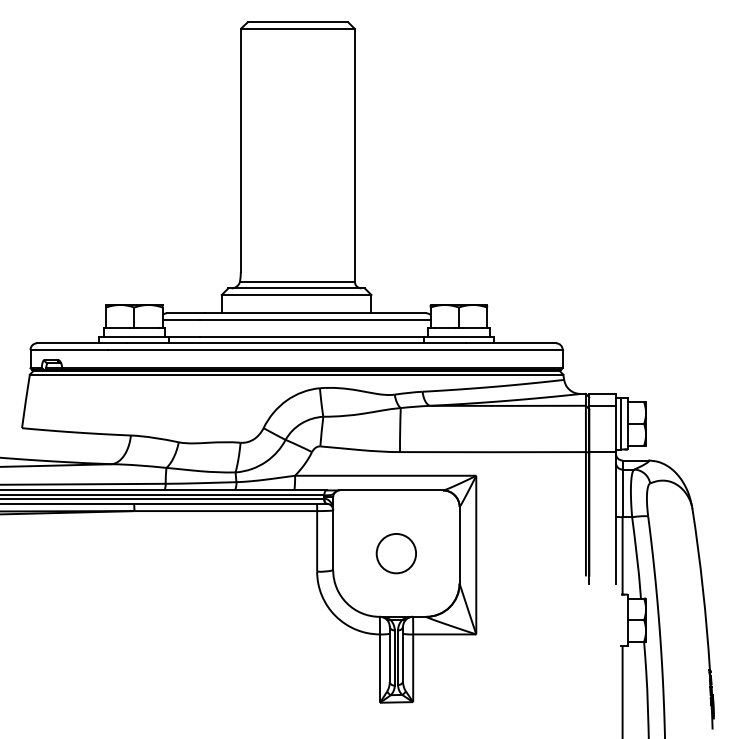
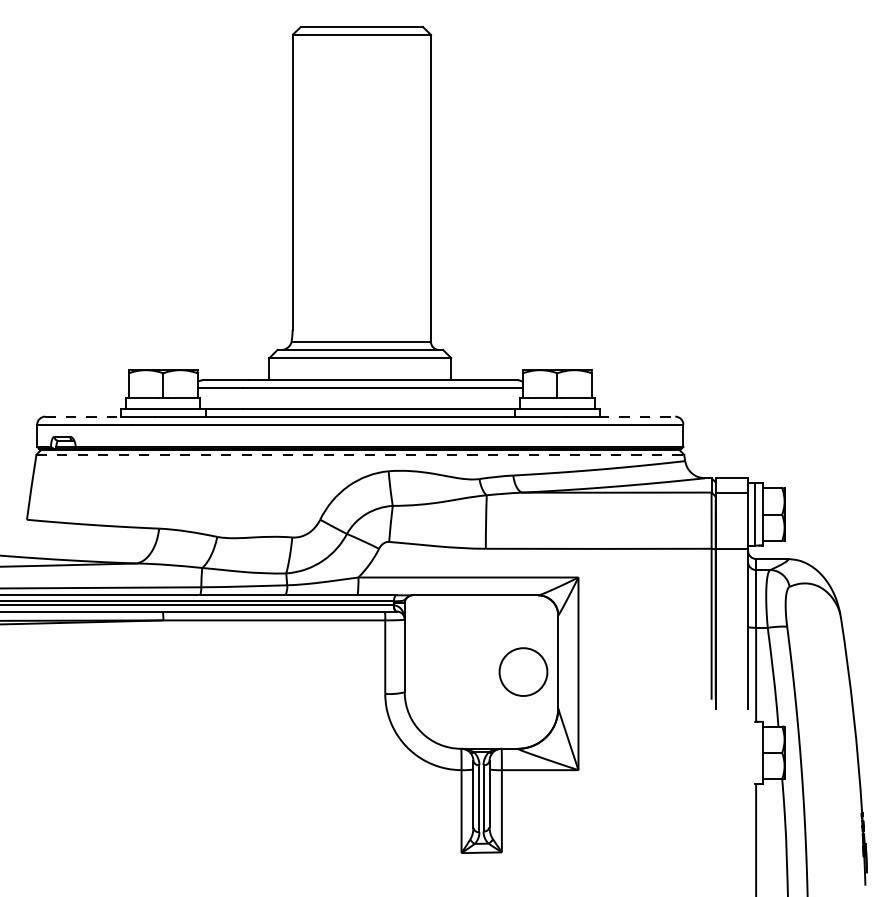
line: (69, 343) -> (84, 416), solid -> dashed
line: (524, 343) -> (637, 416), solid -> dashed
line: (296, 374) -> (360, 454), solid -> dashed
circle: (396, 553) -> (523, 671), moved

